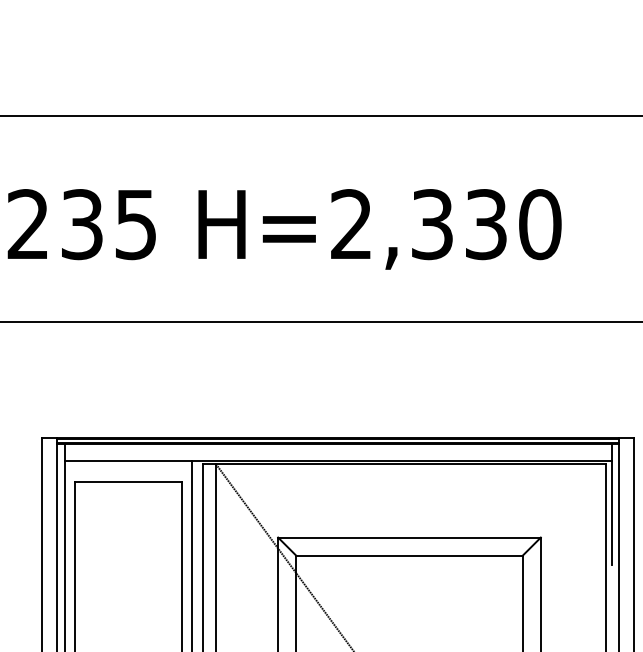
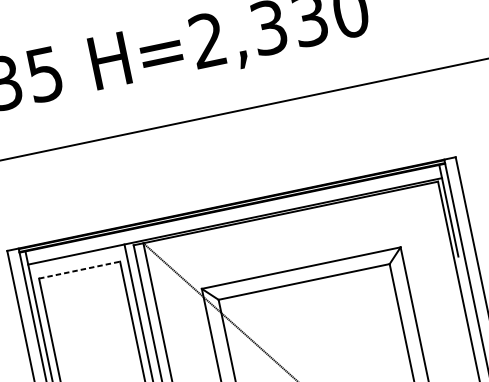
line: (128, 481) -> (79, 270), solid -> dashed

